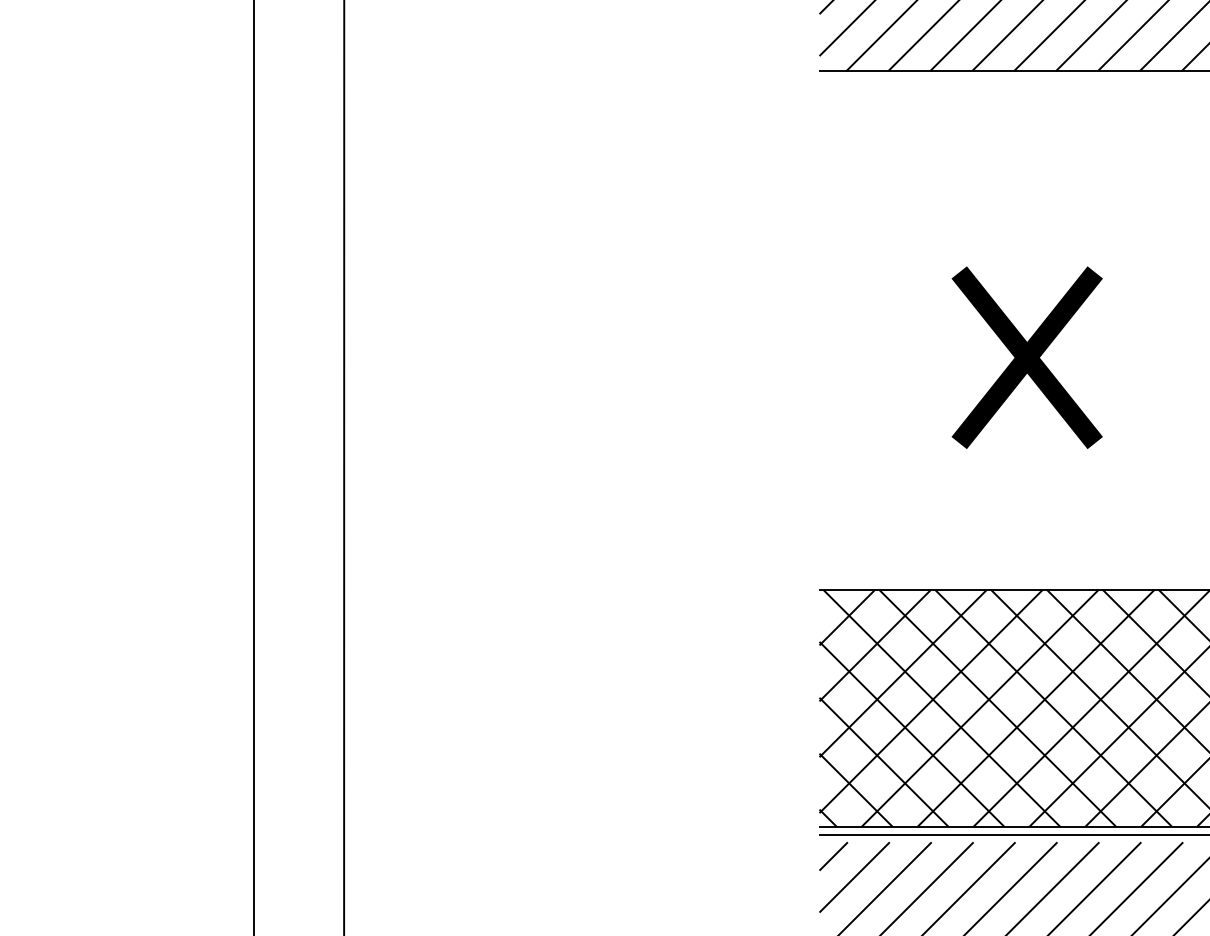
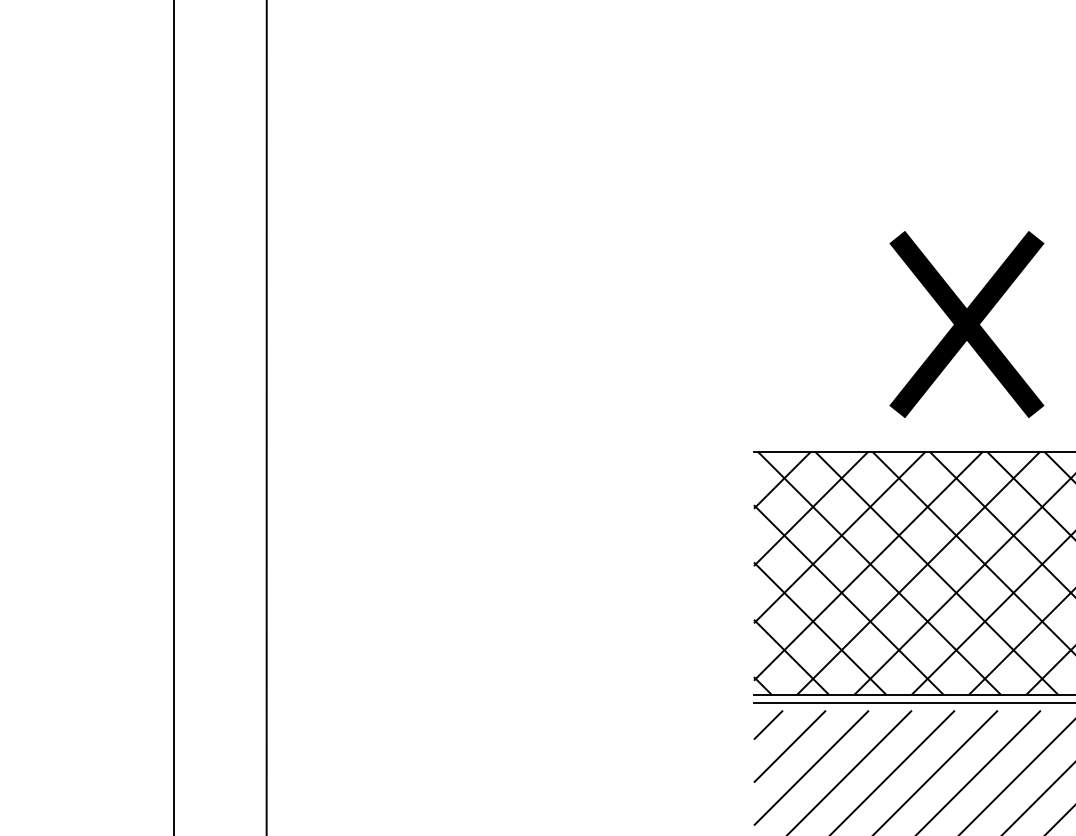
part: (1026, 357) -> (966, 324), moved

